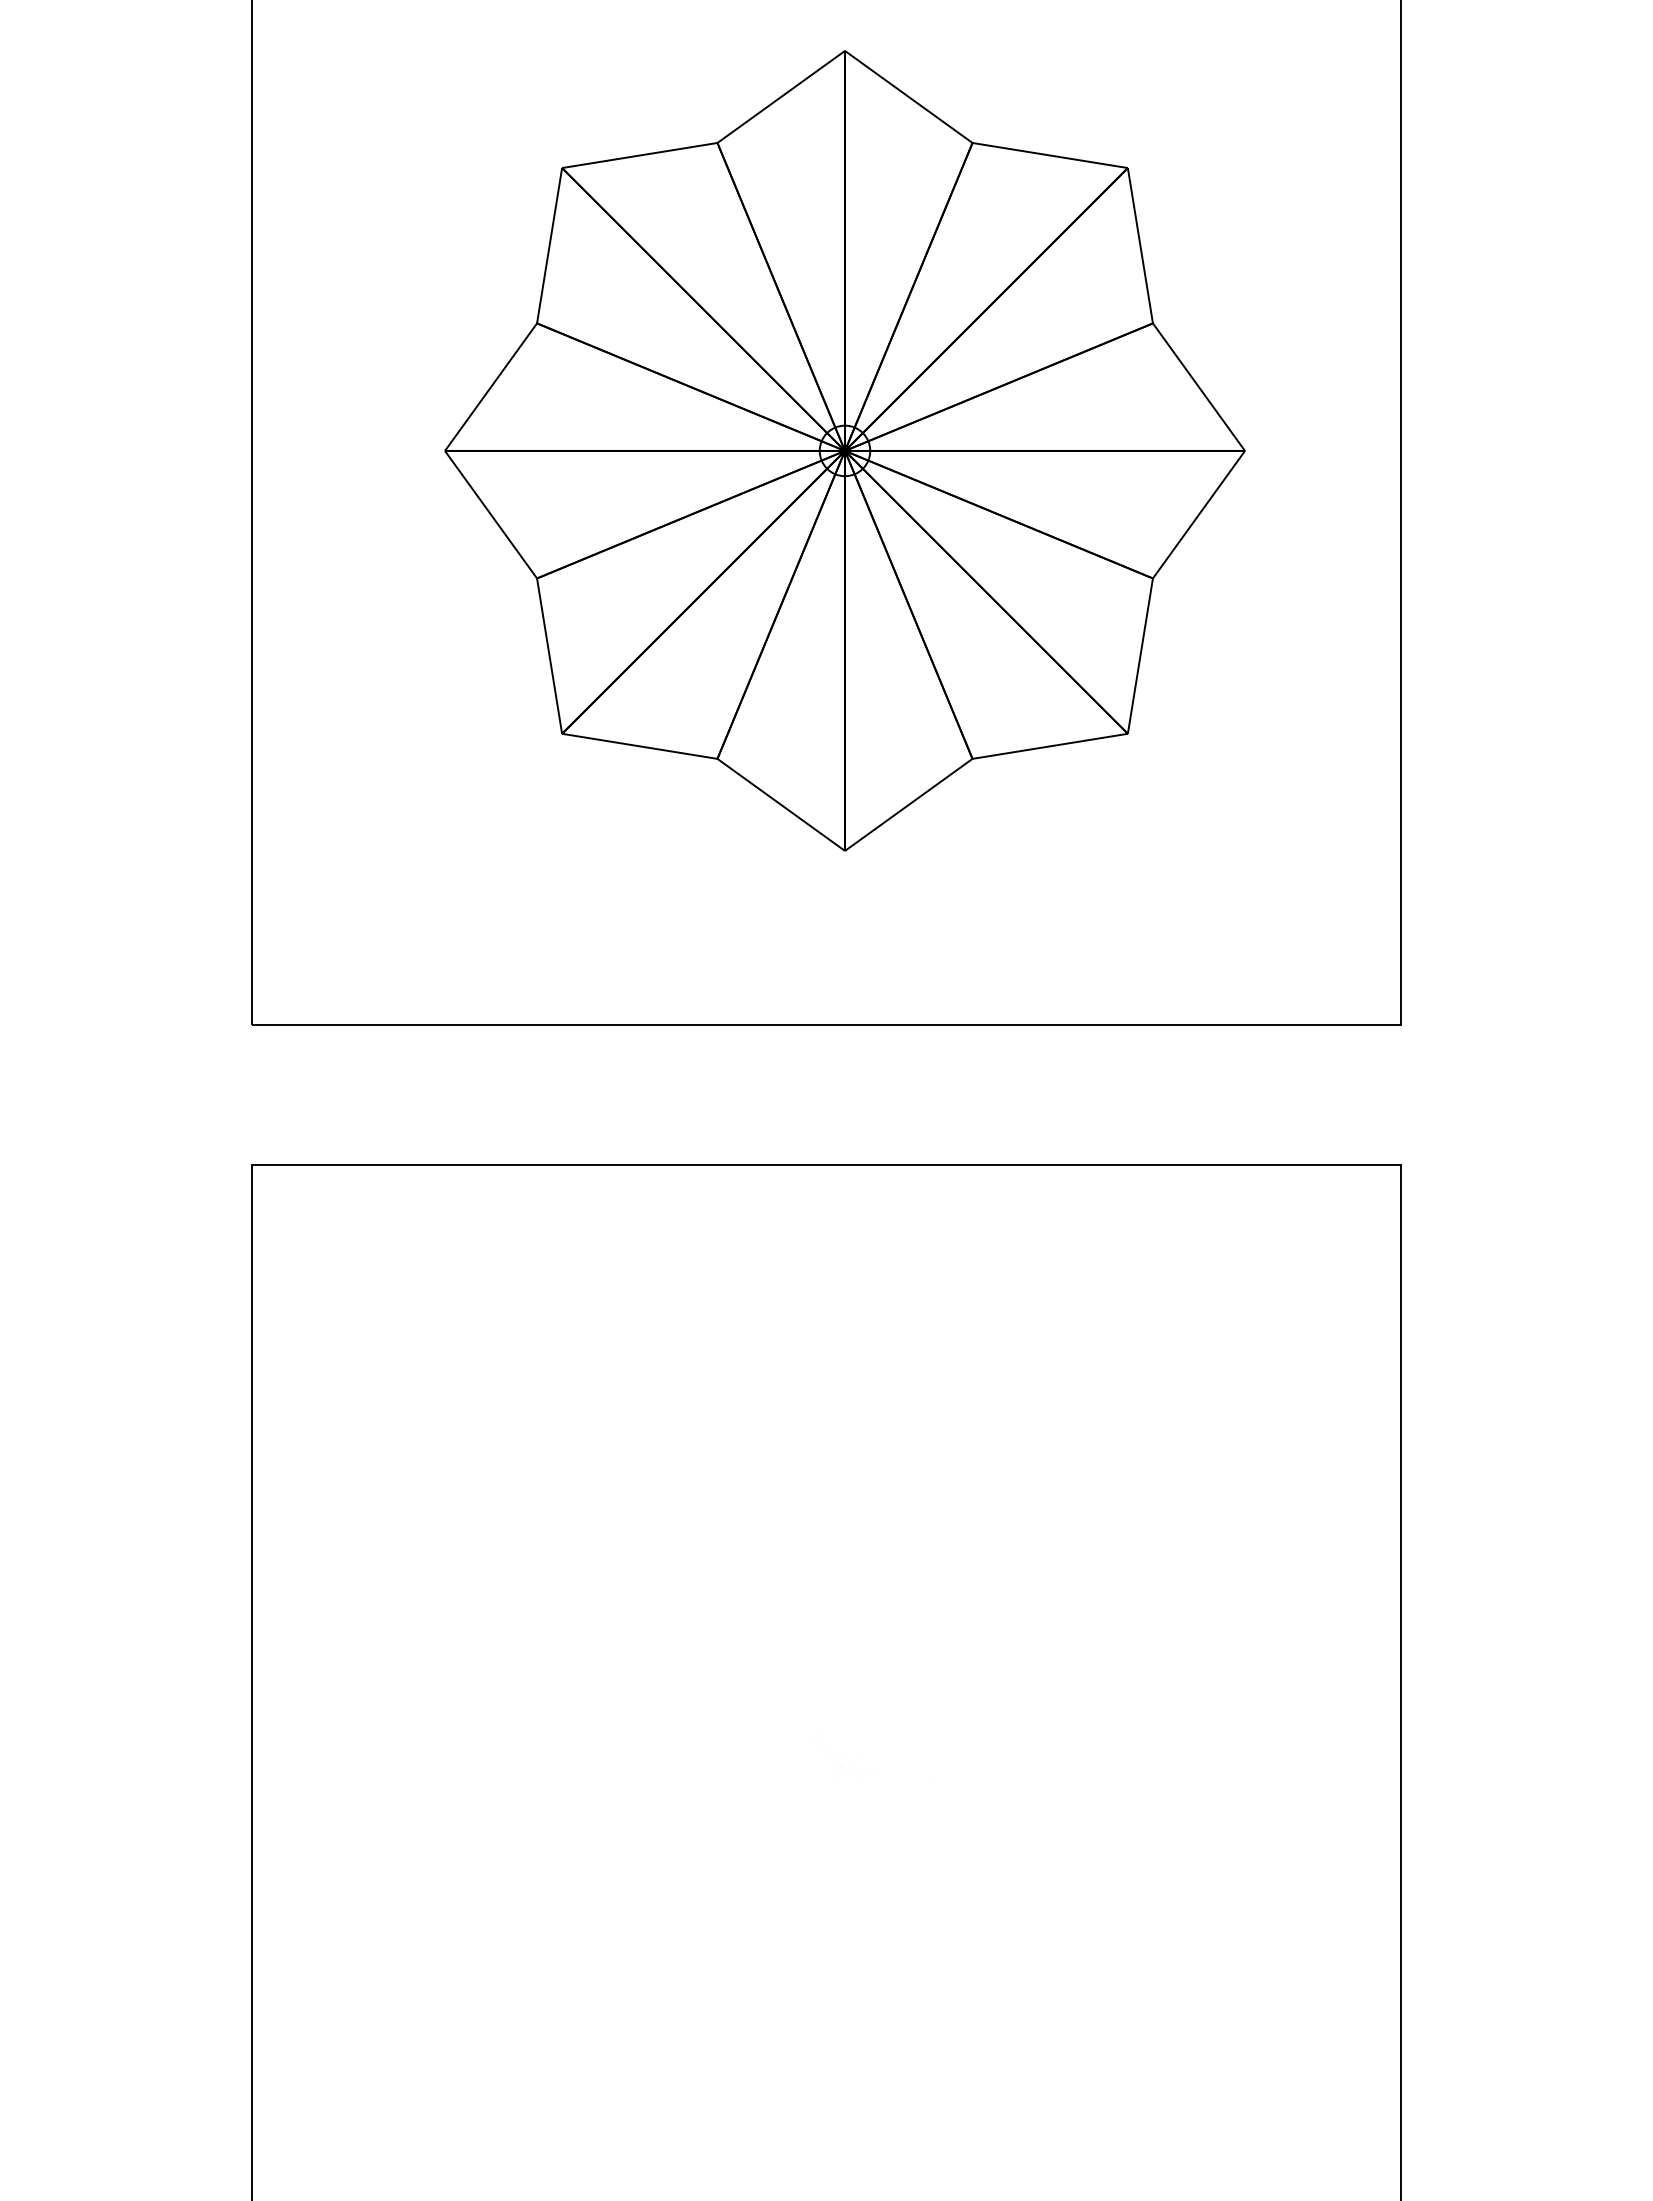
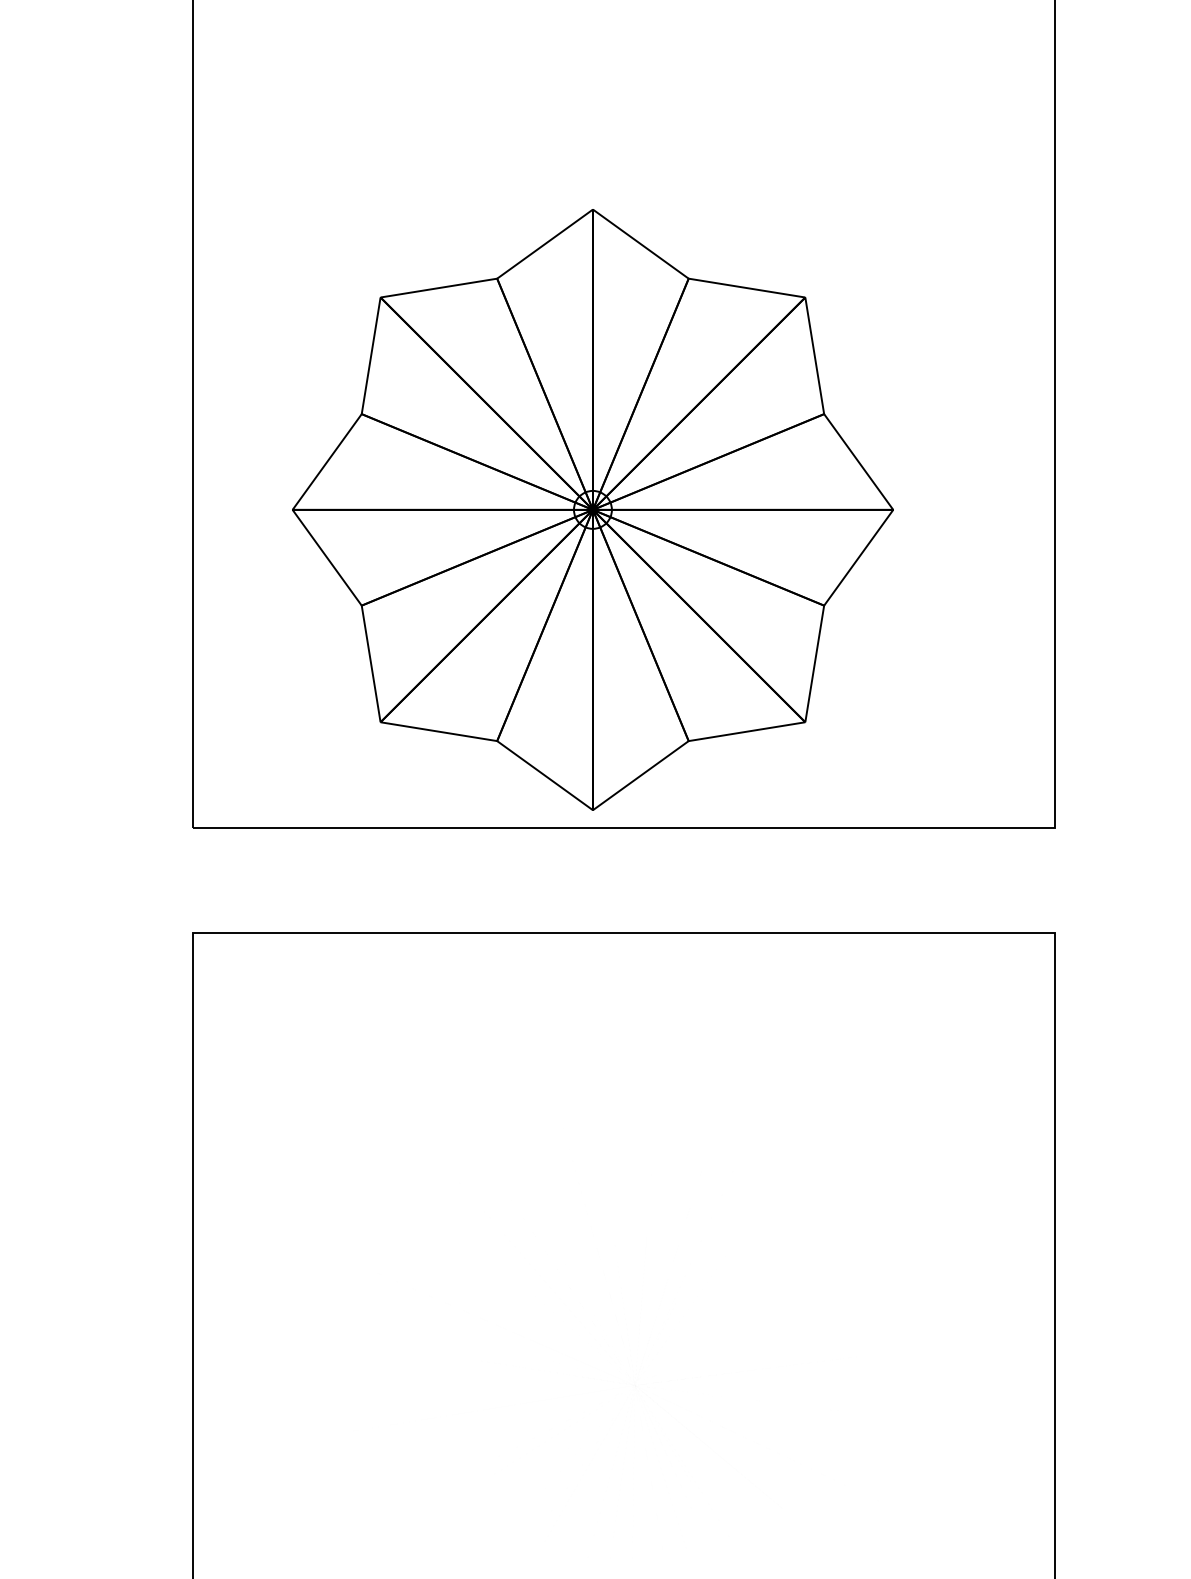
part: (844, 450) -> (592, 509), moved

